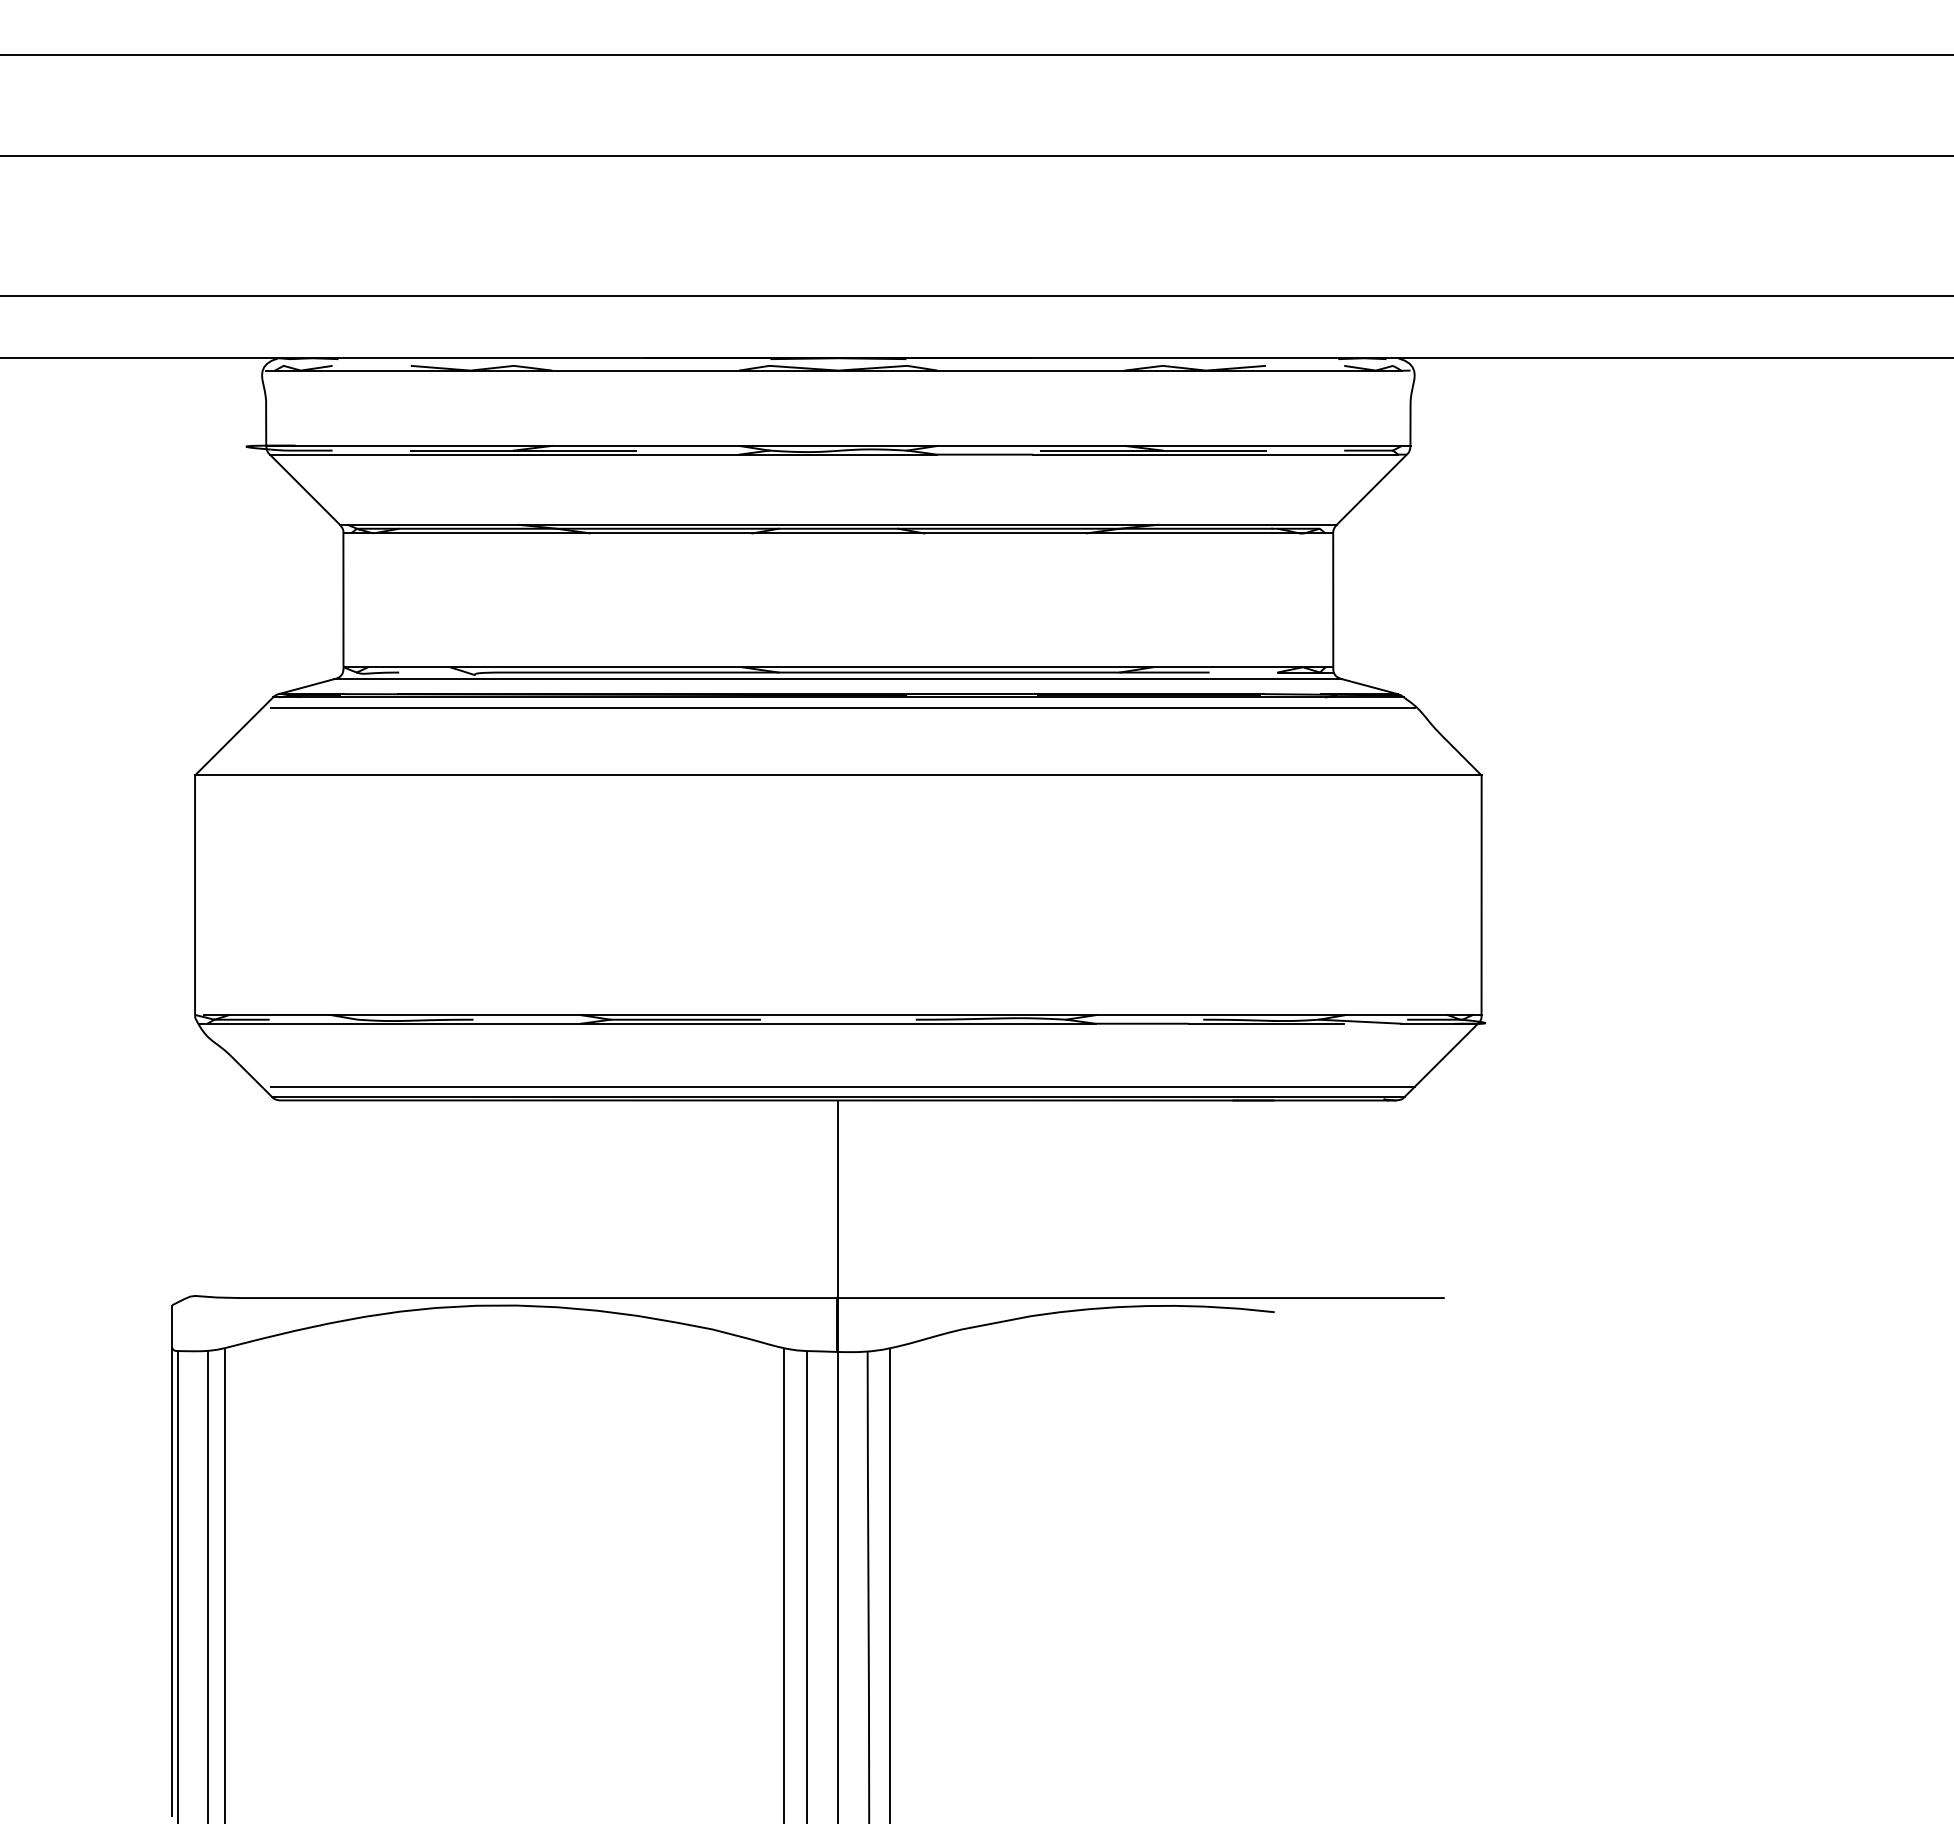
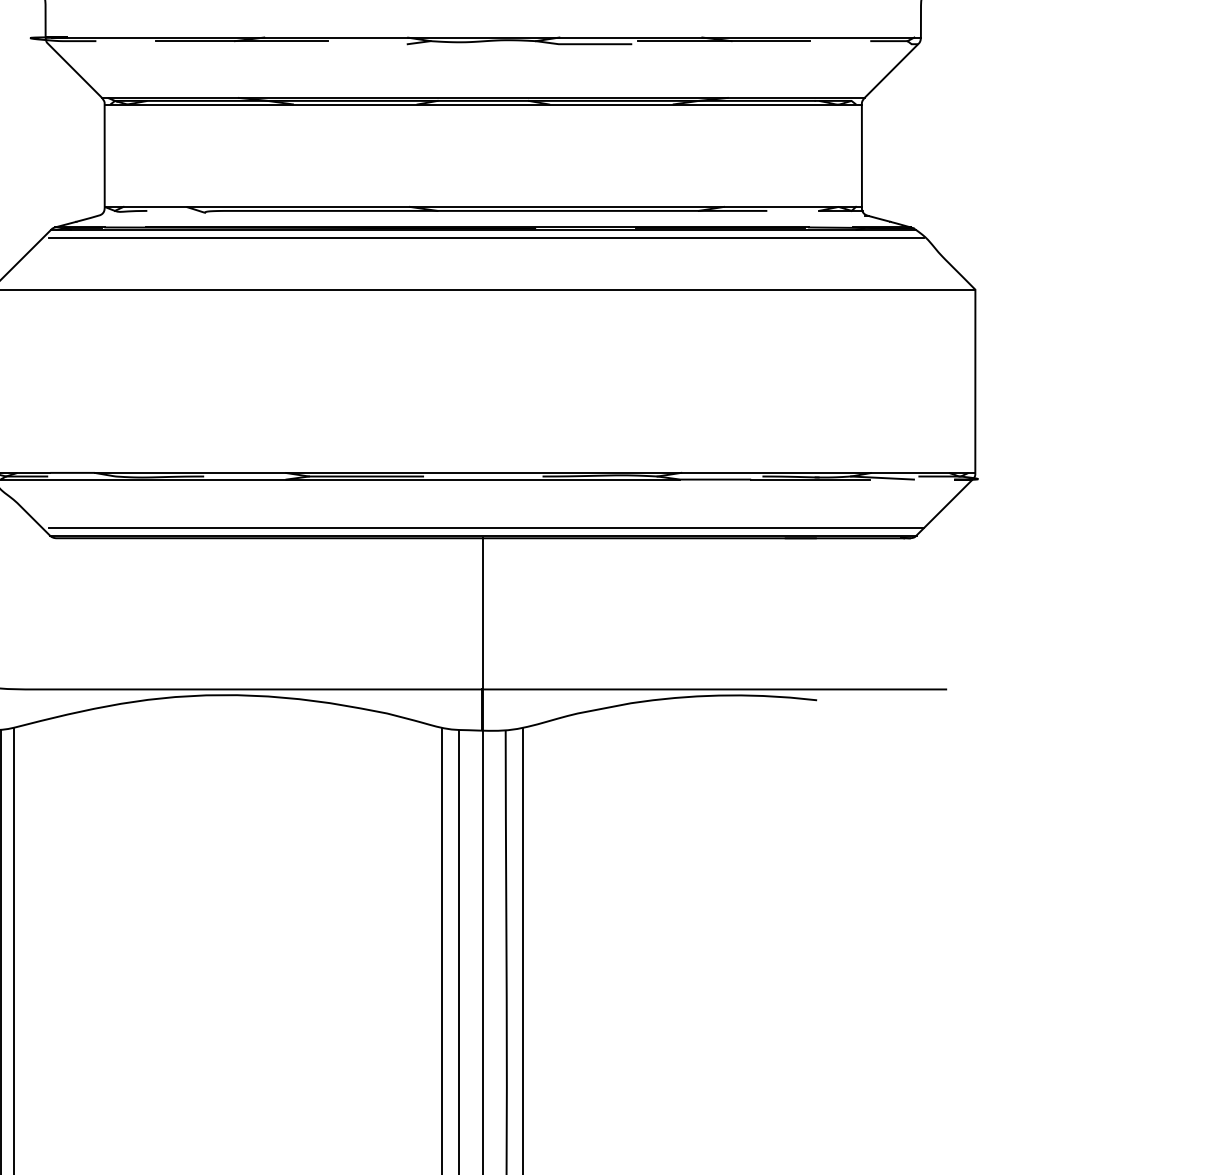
line: (603, 454) -> (303, 44), removed
line: (1215, 454) -> (771, 44), removed
line: (838, 679) -> (483, 216), removed
line: (1435, 1023) -> (940, 479), removed

